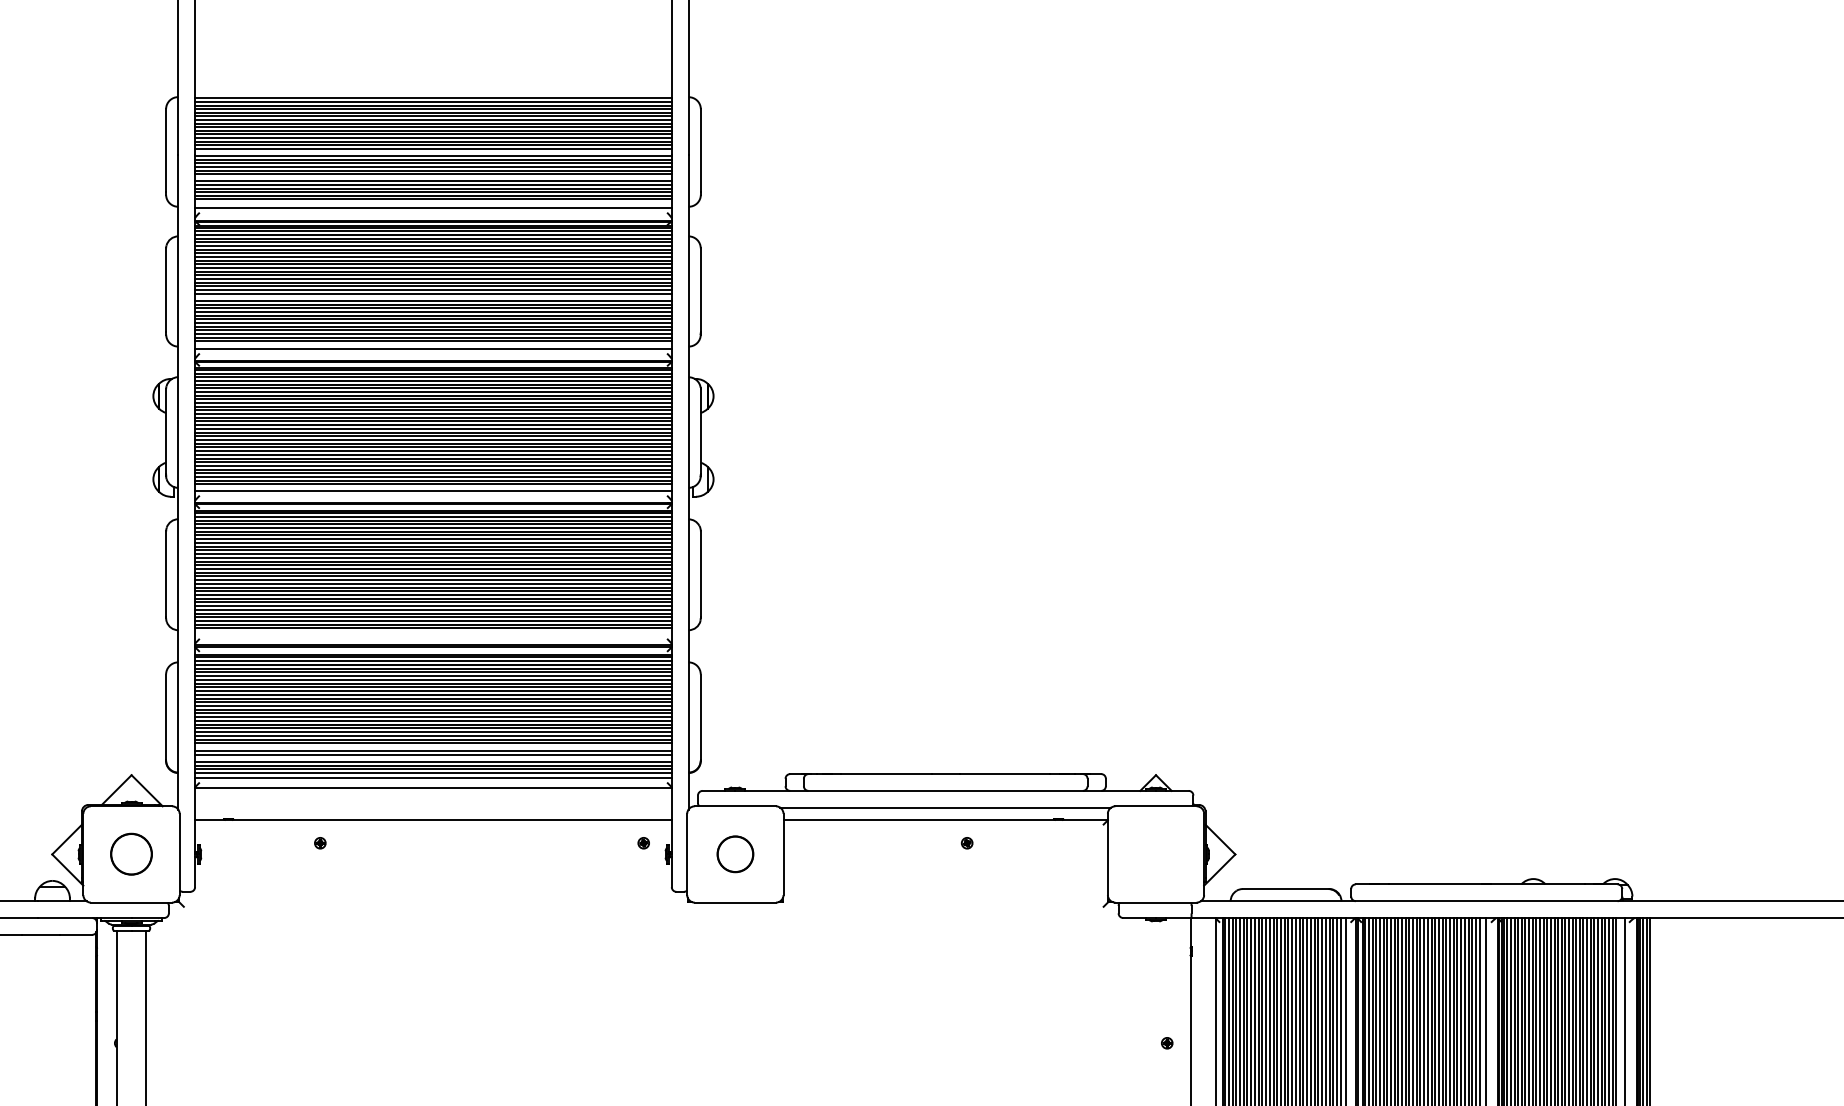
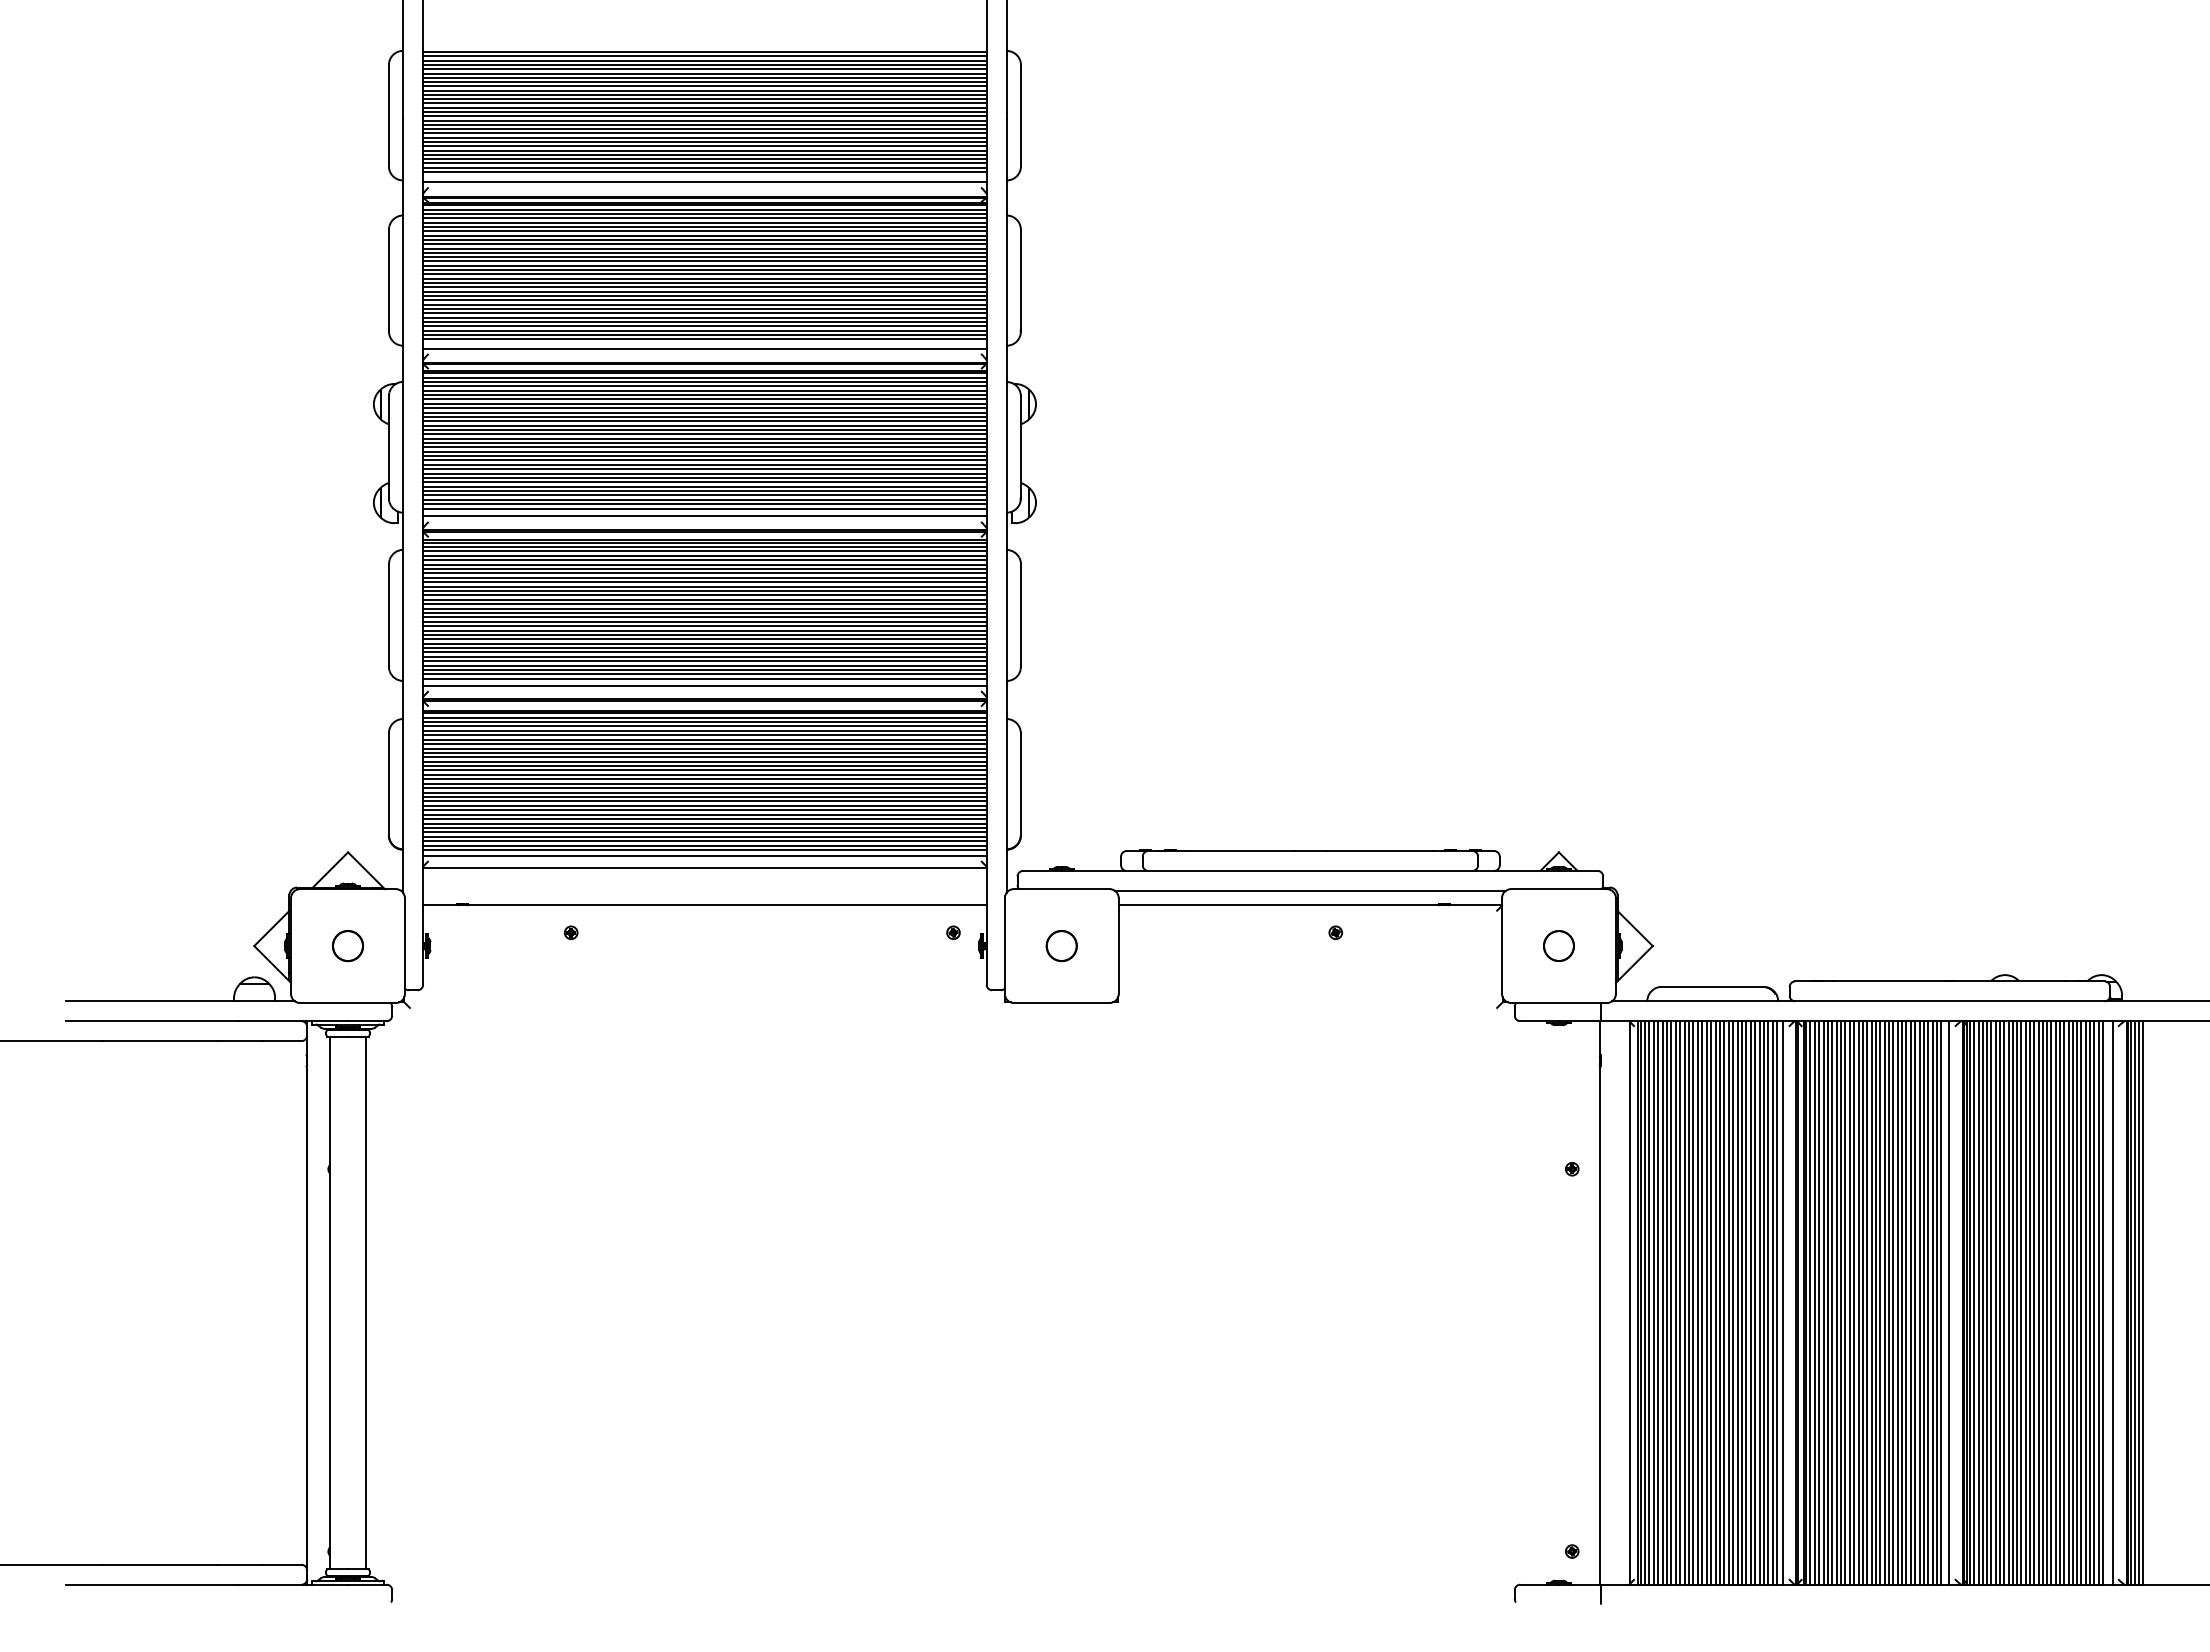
line: (433, 152) -> (704, 116), added
line: (433, 178) -> (704, 146), added
line: (433, 297) -> (704, 287), added
line: (433, 634) -> (704, 685), added
line: (433, 747) -> (704, 819), added
line: (433, 758) -> (704, 832), added
circle: (1155, 853) -> (1558, 945), added
circle: (131, 854) -> (347, 946), size x0.62
circle: (735, 854) -> (1061, 946), size x0.71

